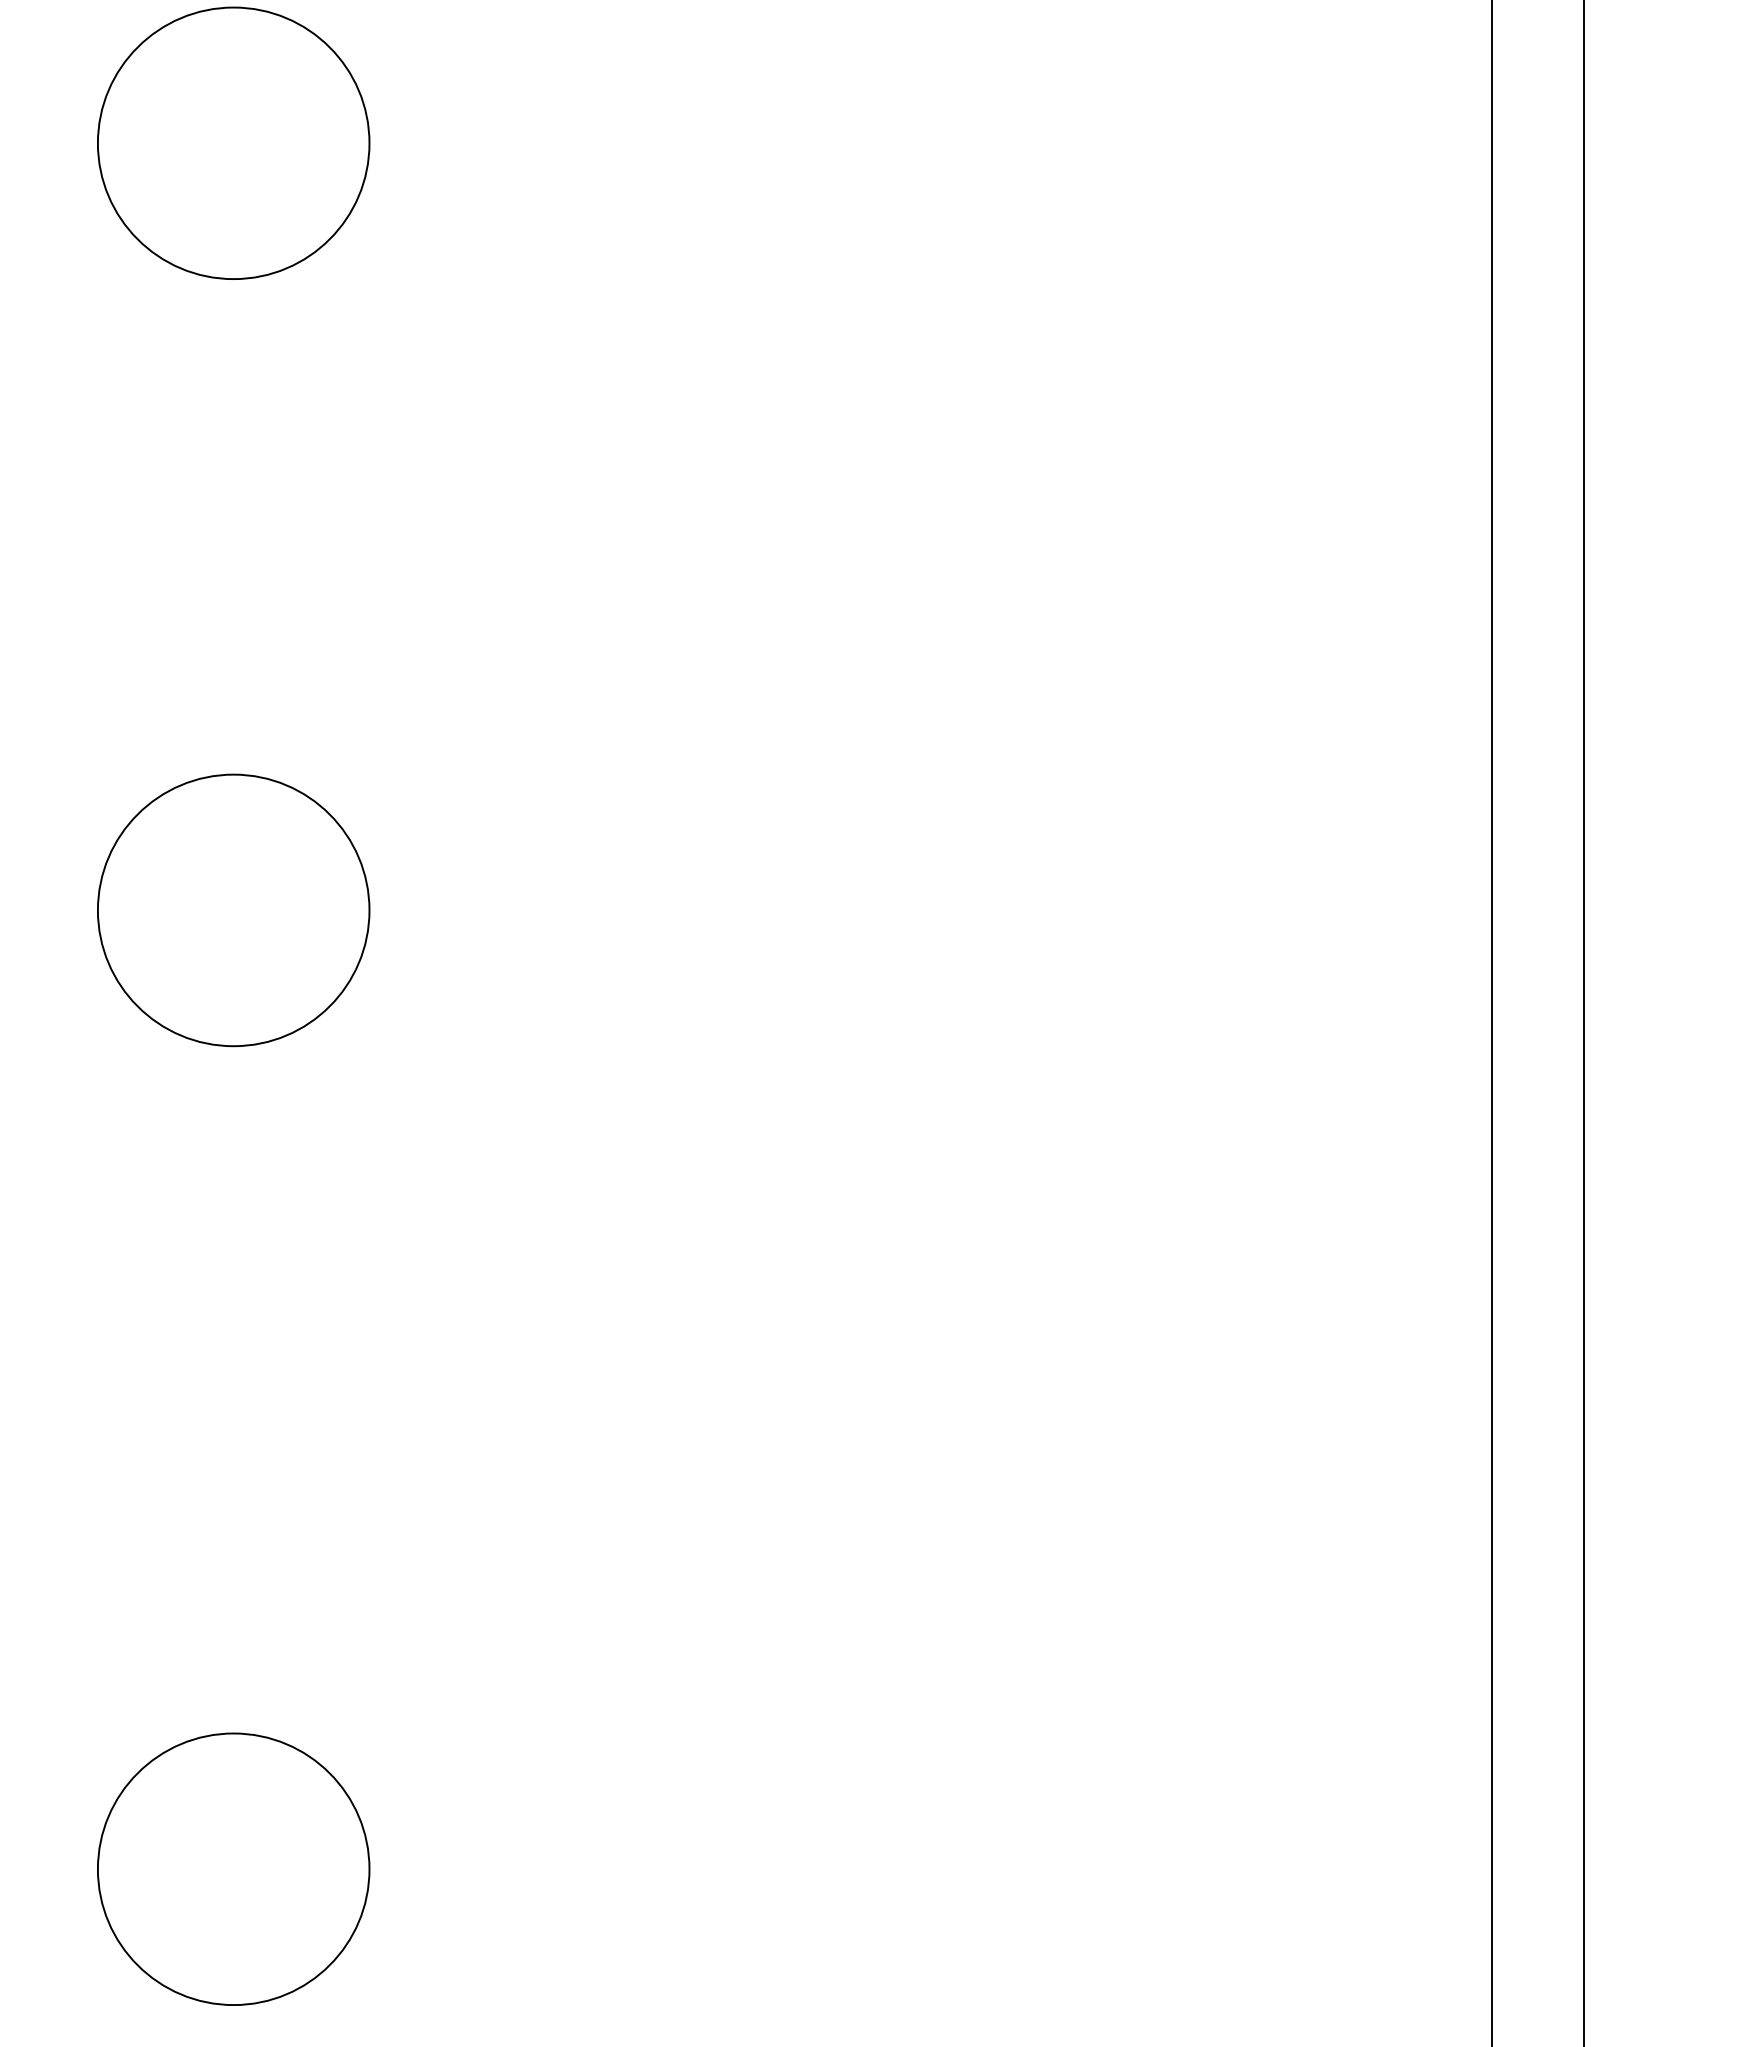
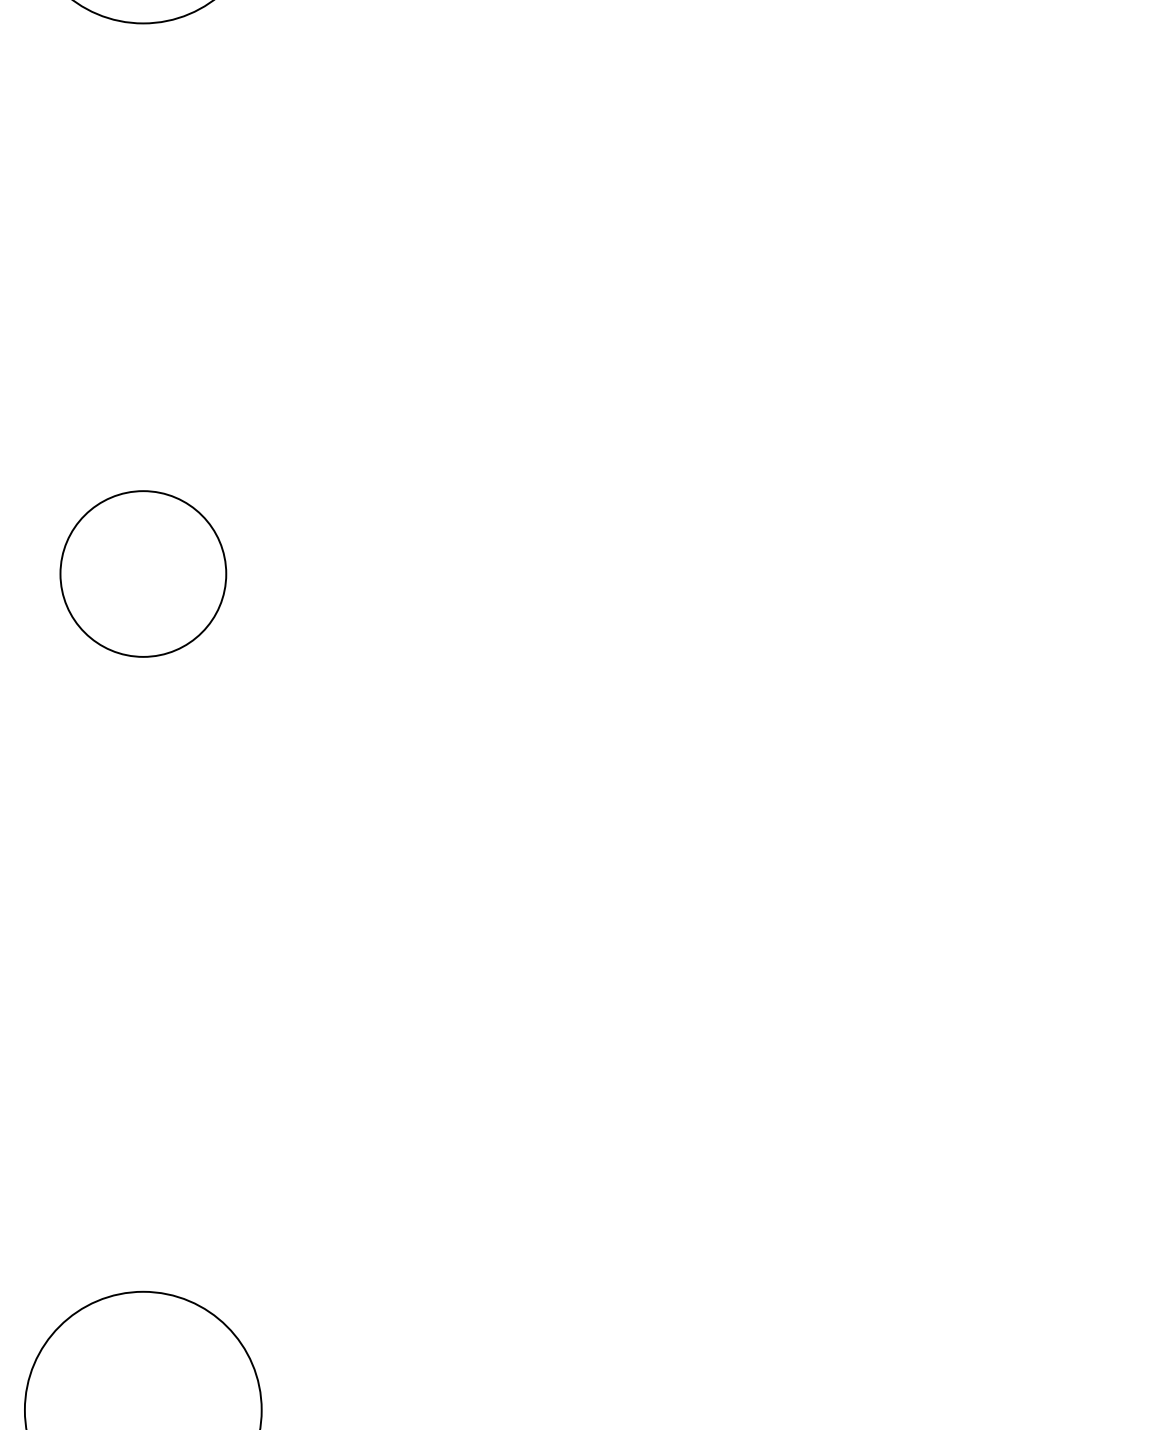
circle: (233, 910) -> (143, 574), size x0.7

